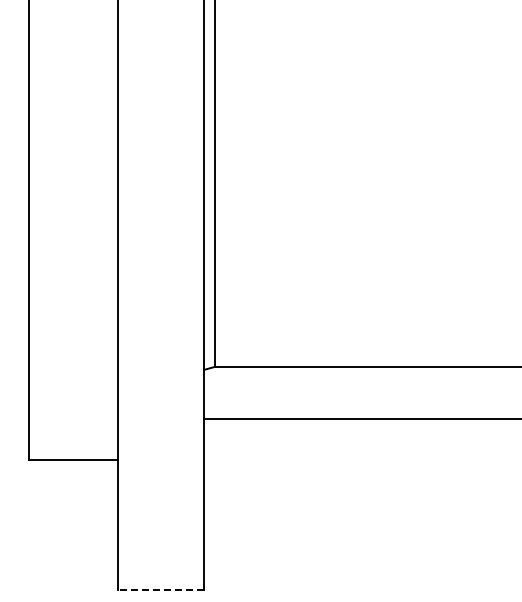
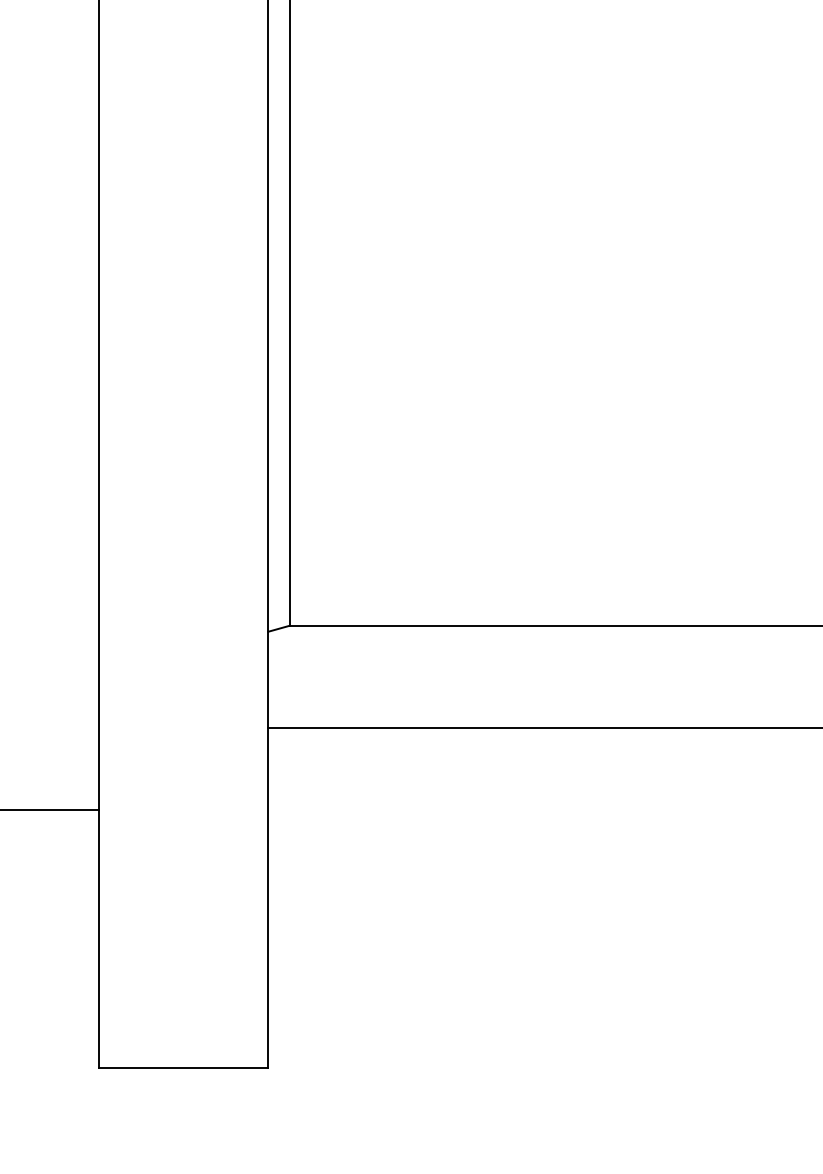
line: (161, 590) -> (184, 1068), dashed -> solid

